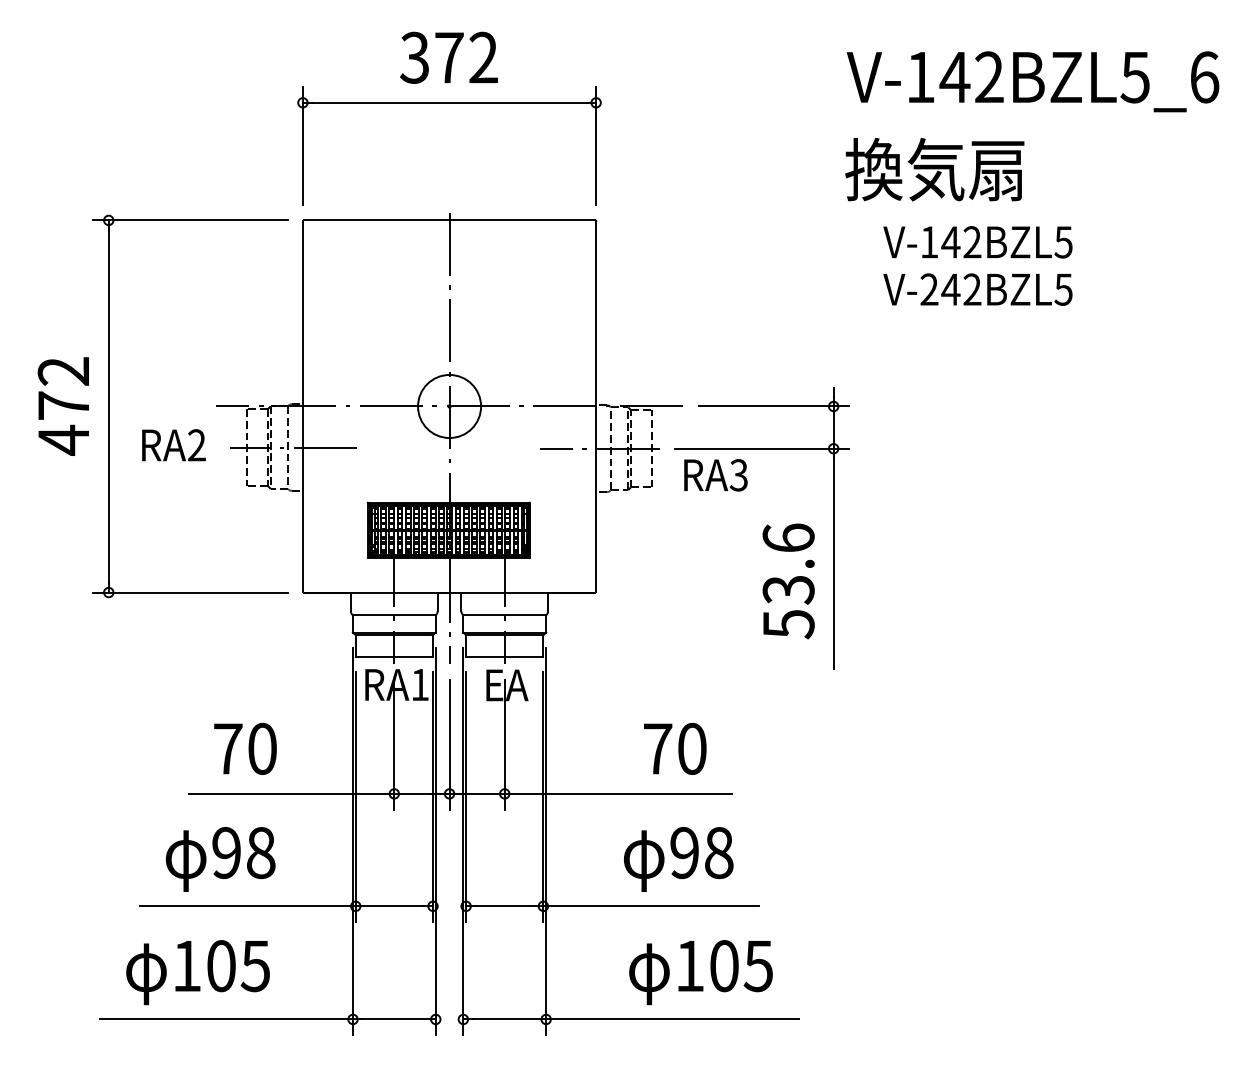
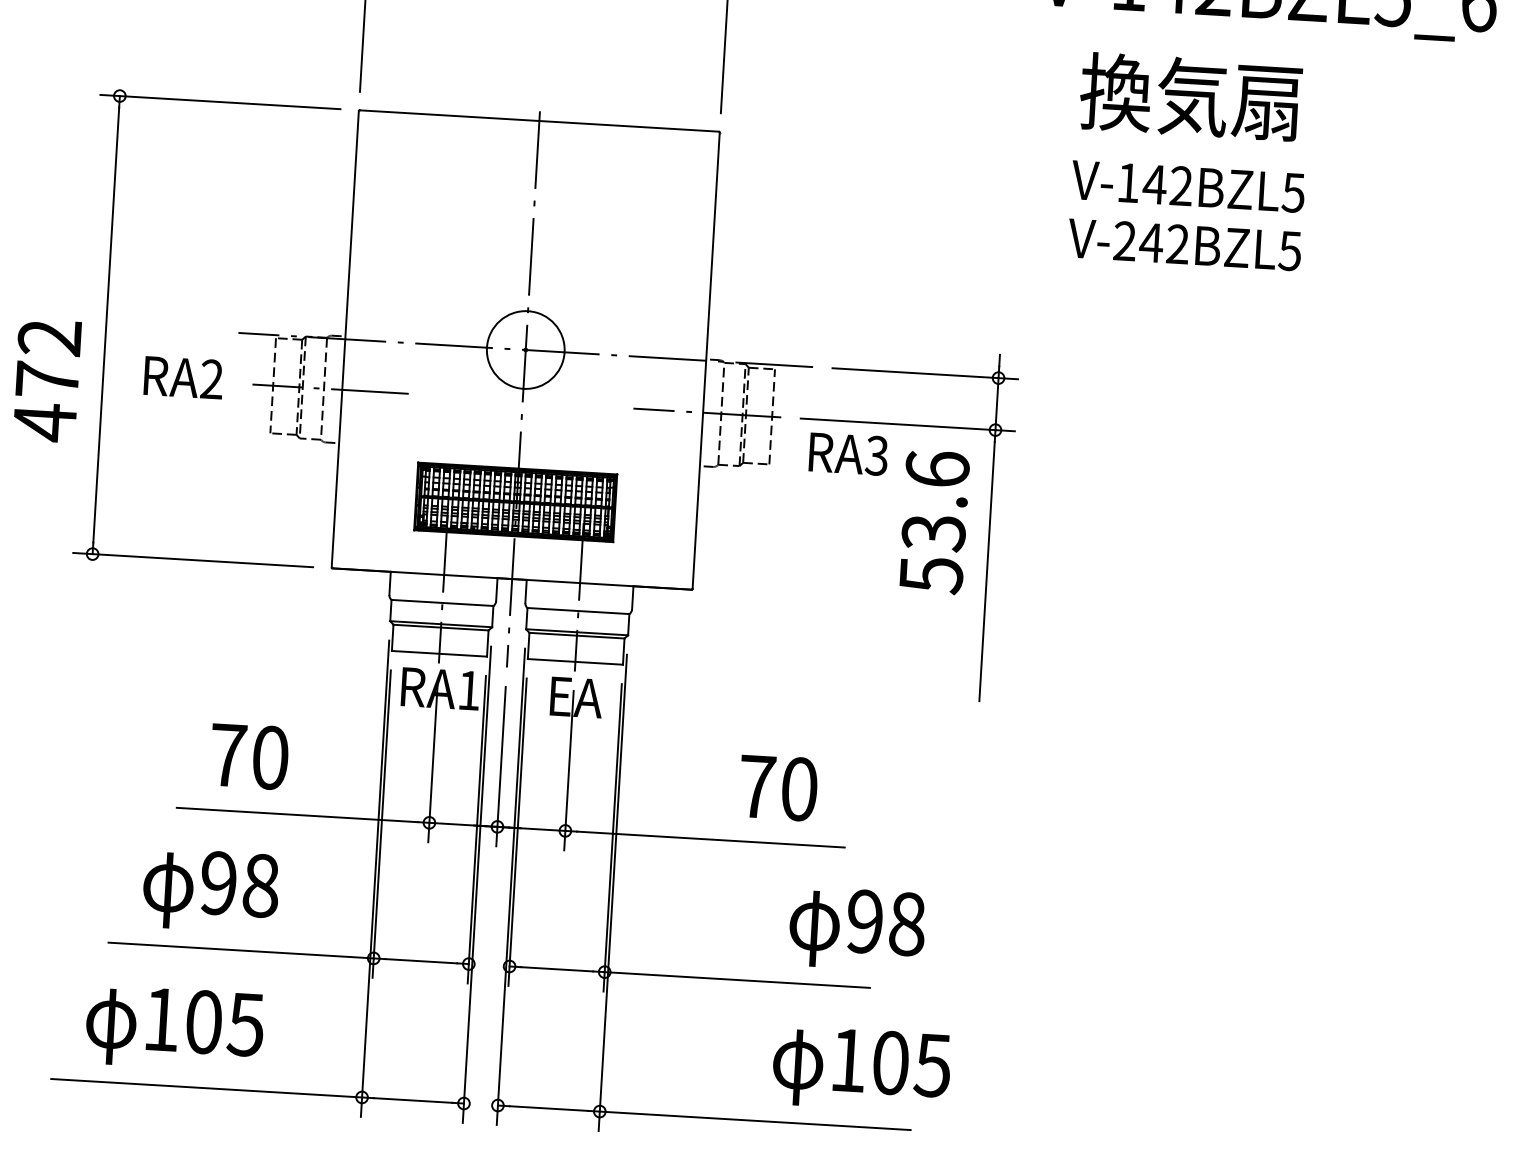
text: (934, 169) -> (1190, 96), moved
text: (62, 406) -> (45, 380), moved
text: (788, 581) -> (934, 522), moved
text: (678, 859) -> (856, 929), moved
text: (700, 972) -> (860, 1069), moved

